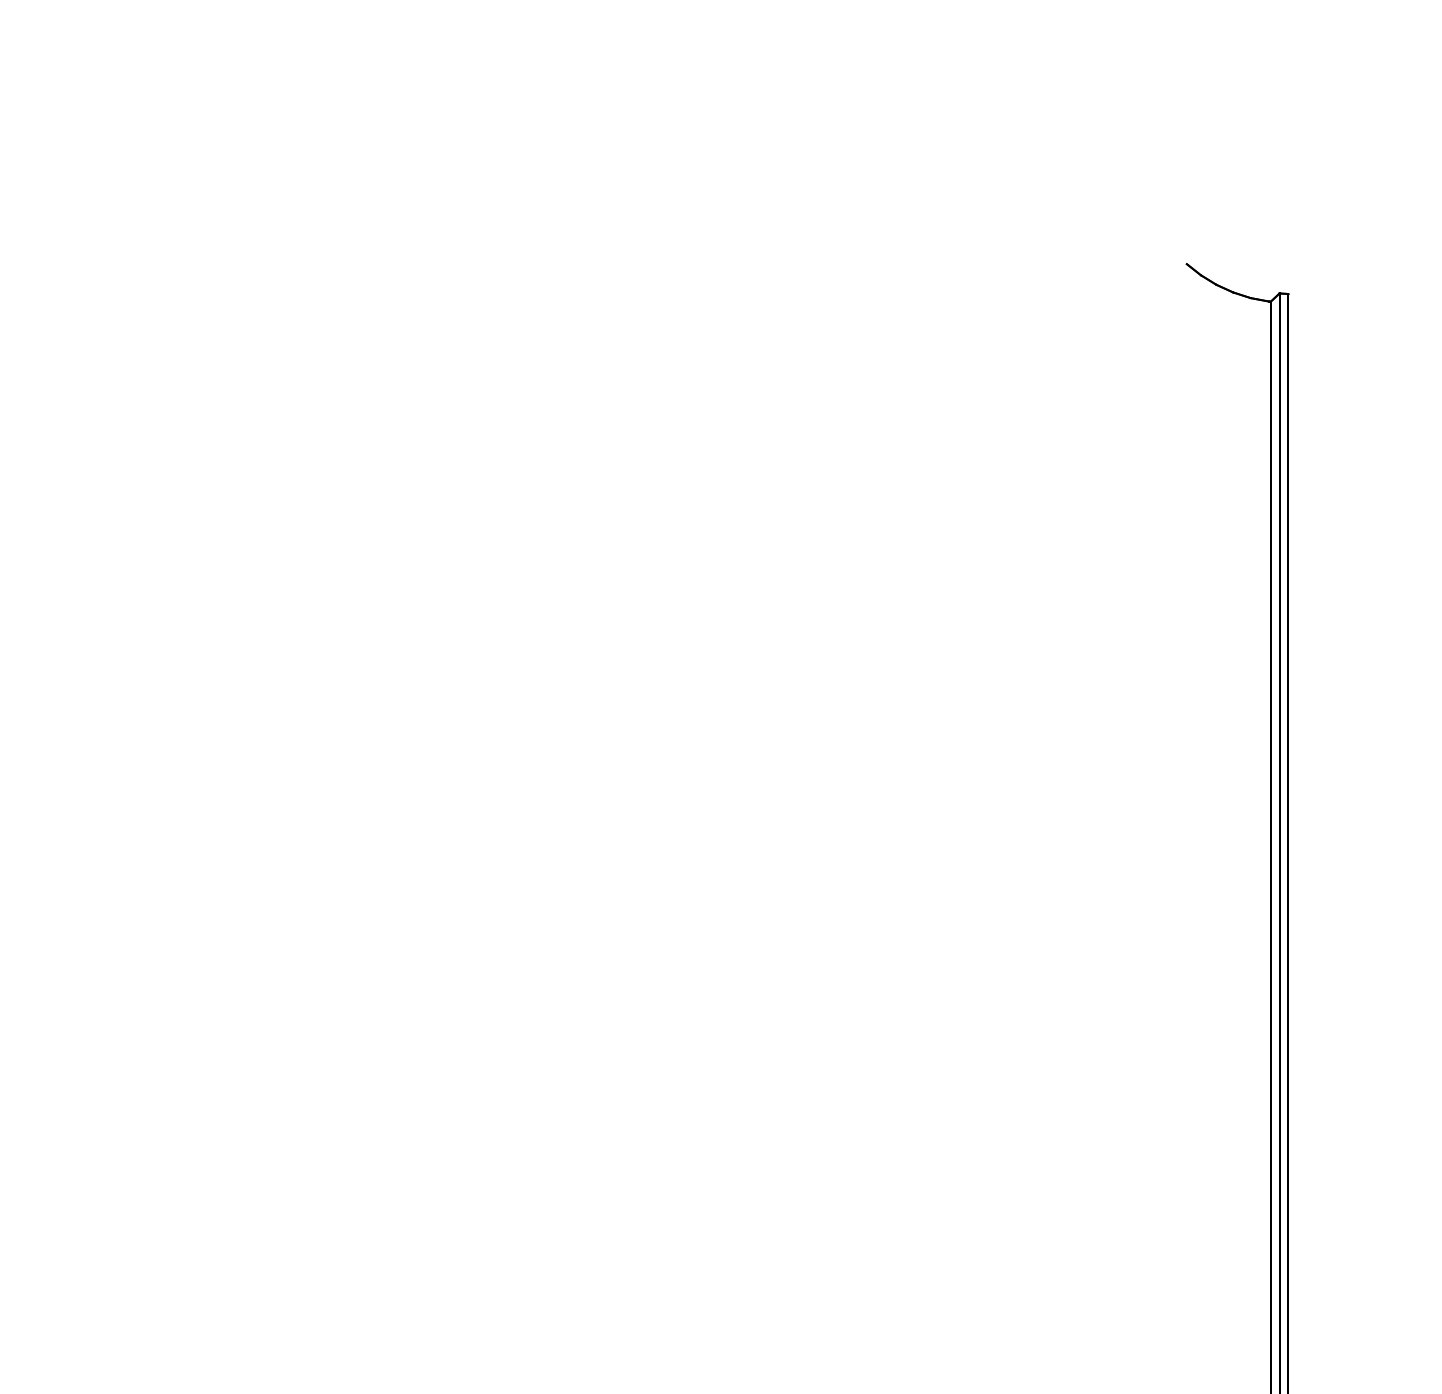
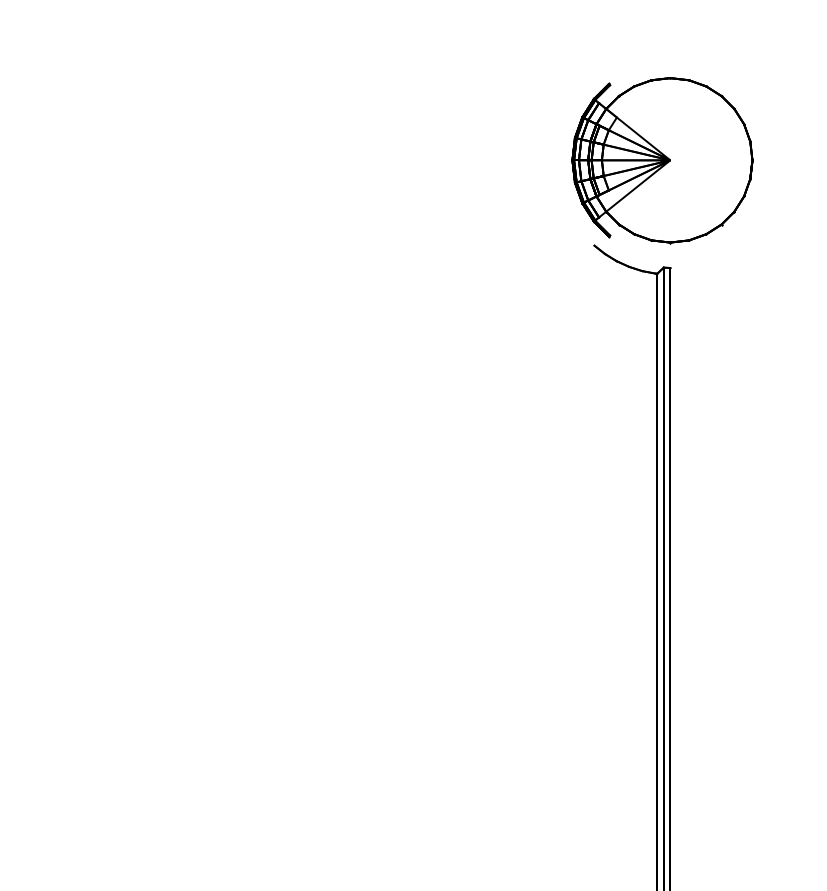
part: (1277, 150) -> (662, 160), added

